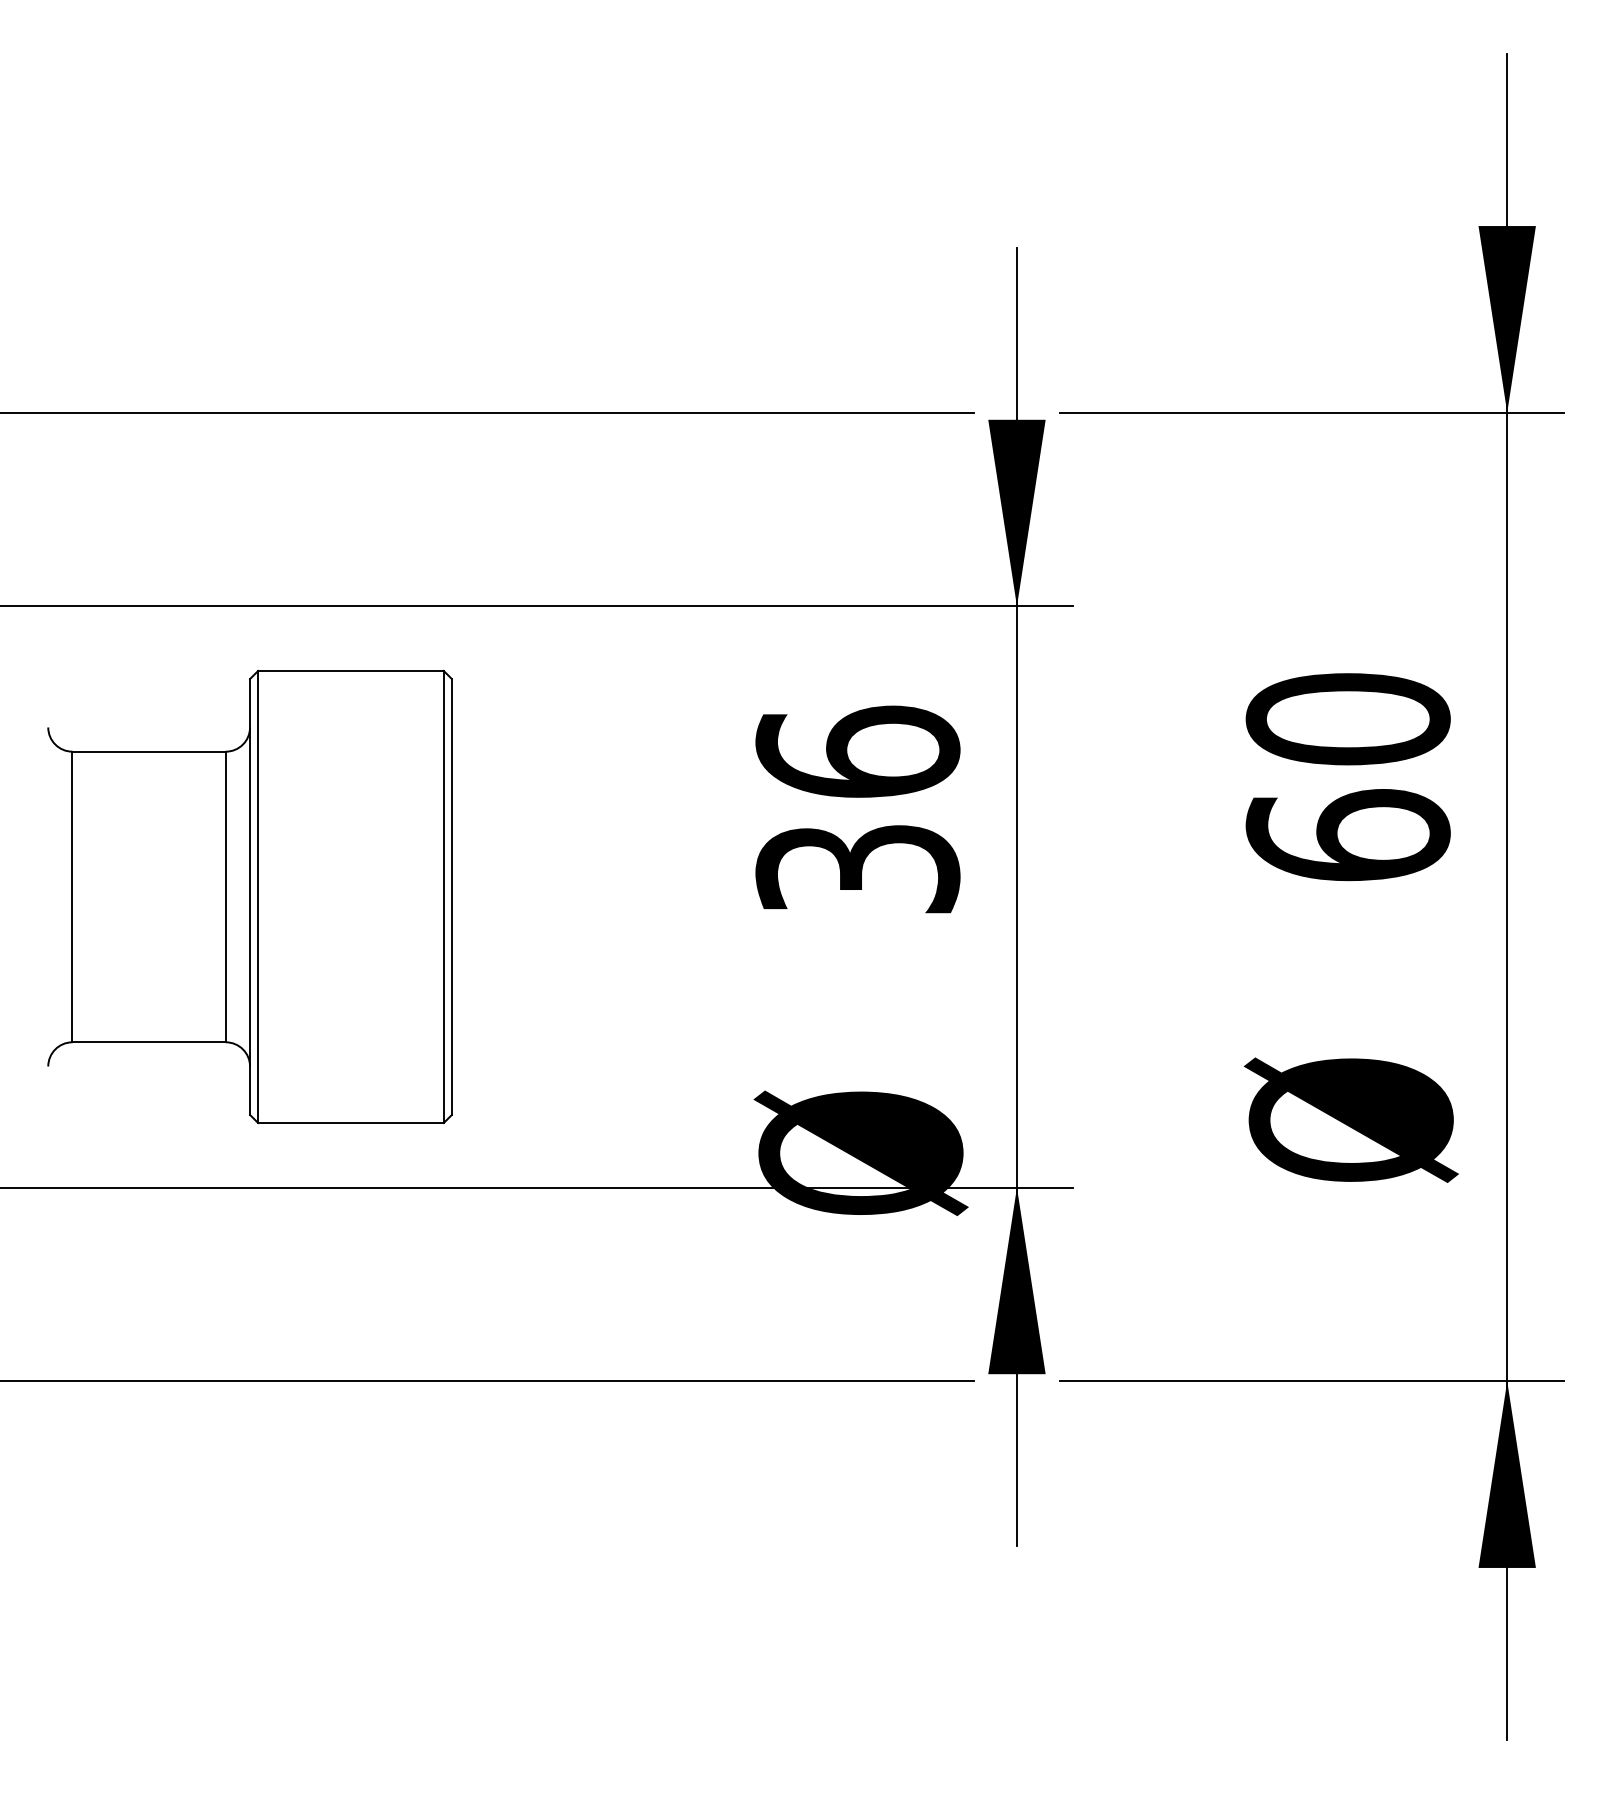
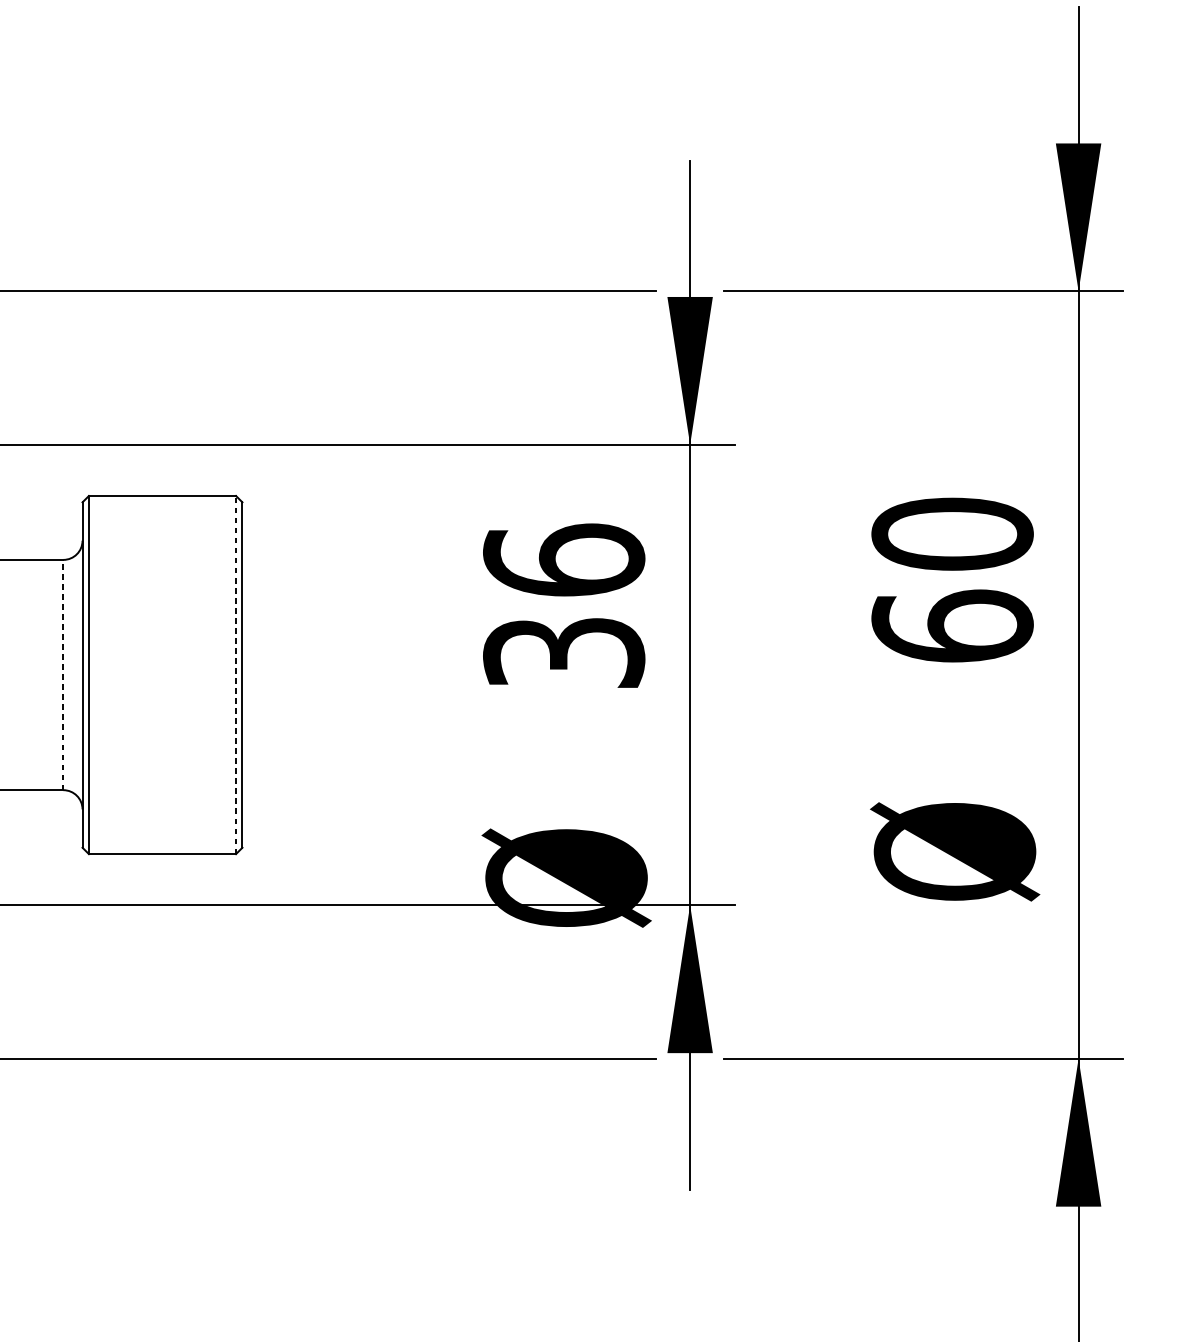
line: (225, 896) -> (63, 674), solid -> dashed
line: (443, 896) -> (235, 674), solid -> dashed

